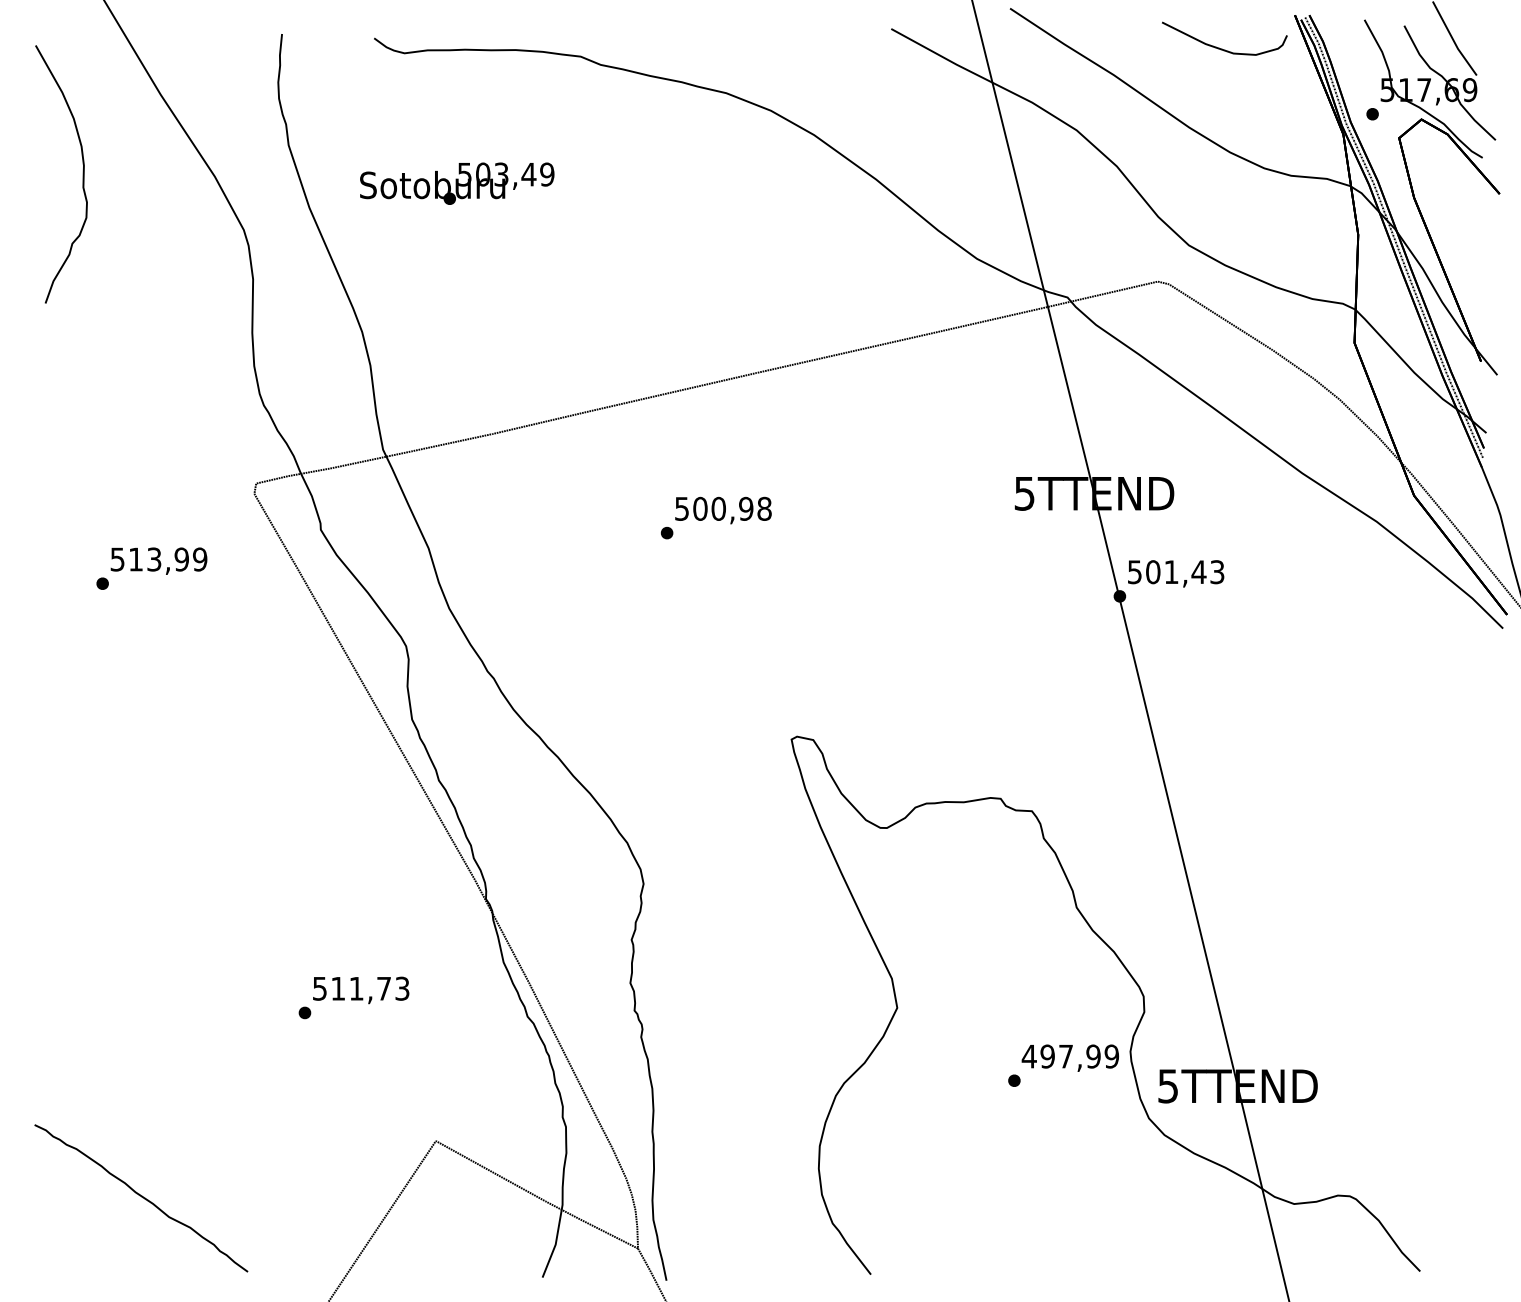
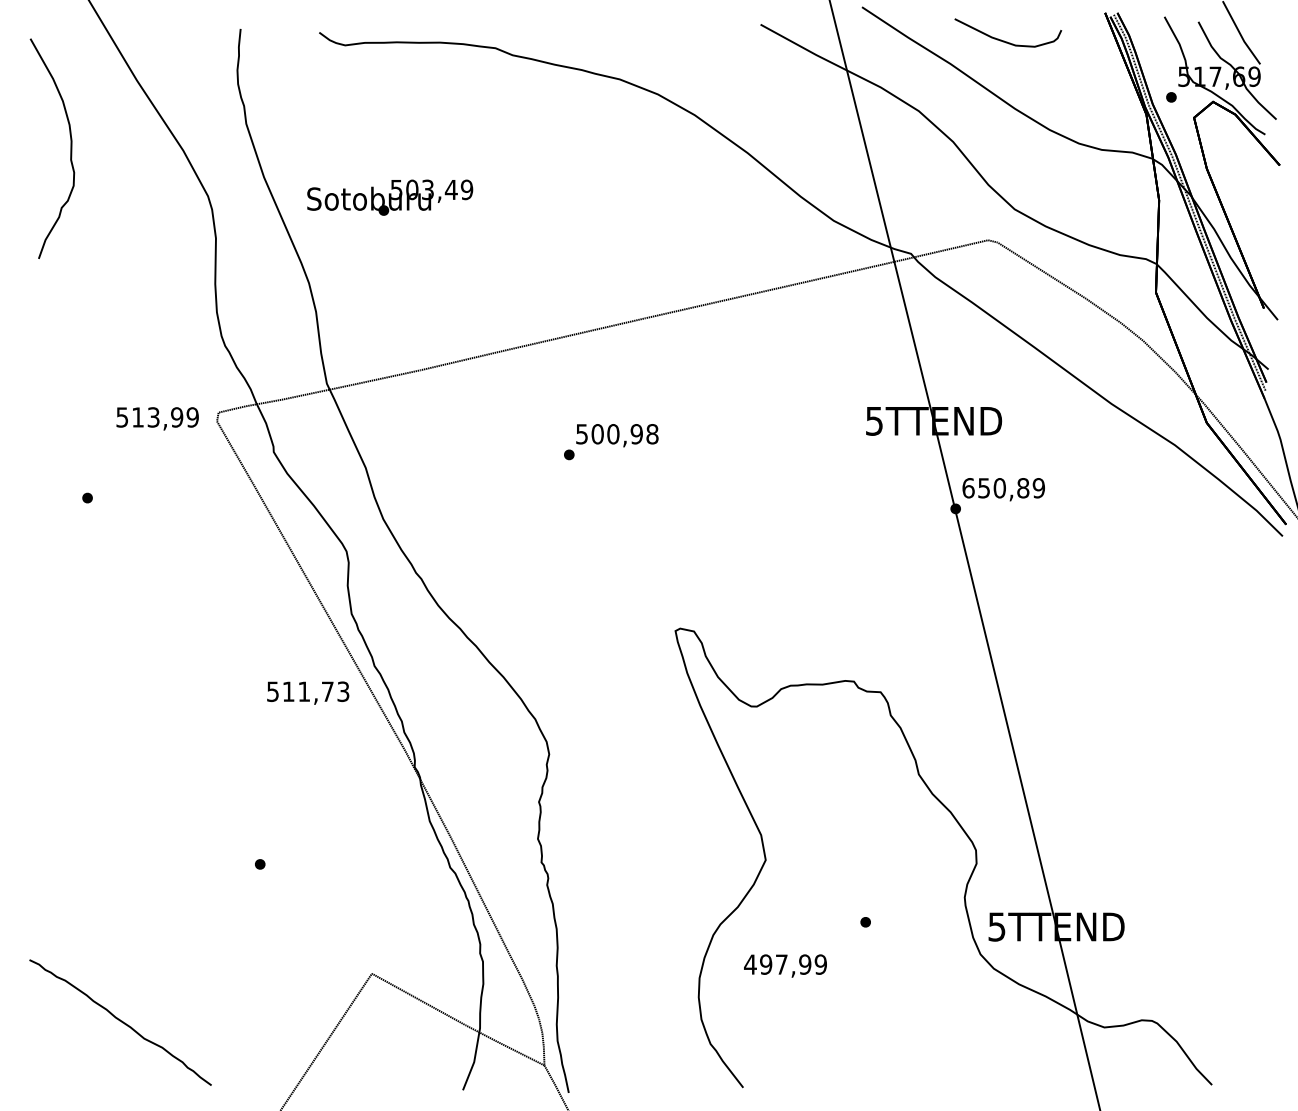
part: (1220, 47) -> (1004, 40), moved
text: (457, 183) -> (390, 197), moved
text: (158, 560) -> (157, 418), moved
text: (1175, 572) -> (1003, 488), 501,43 -> 650,89
text: (361, 989) -> (308, 692), moved
text: (1070, 1057) -> (785, 965), moved

